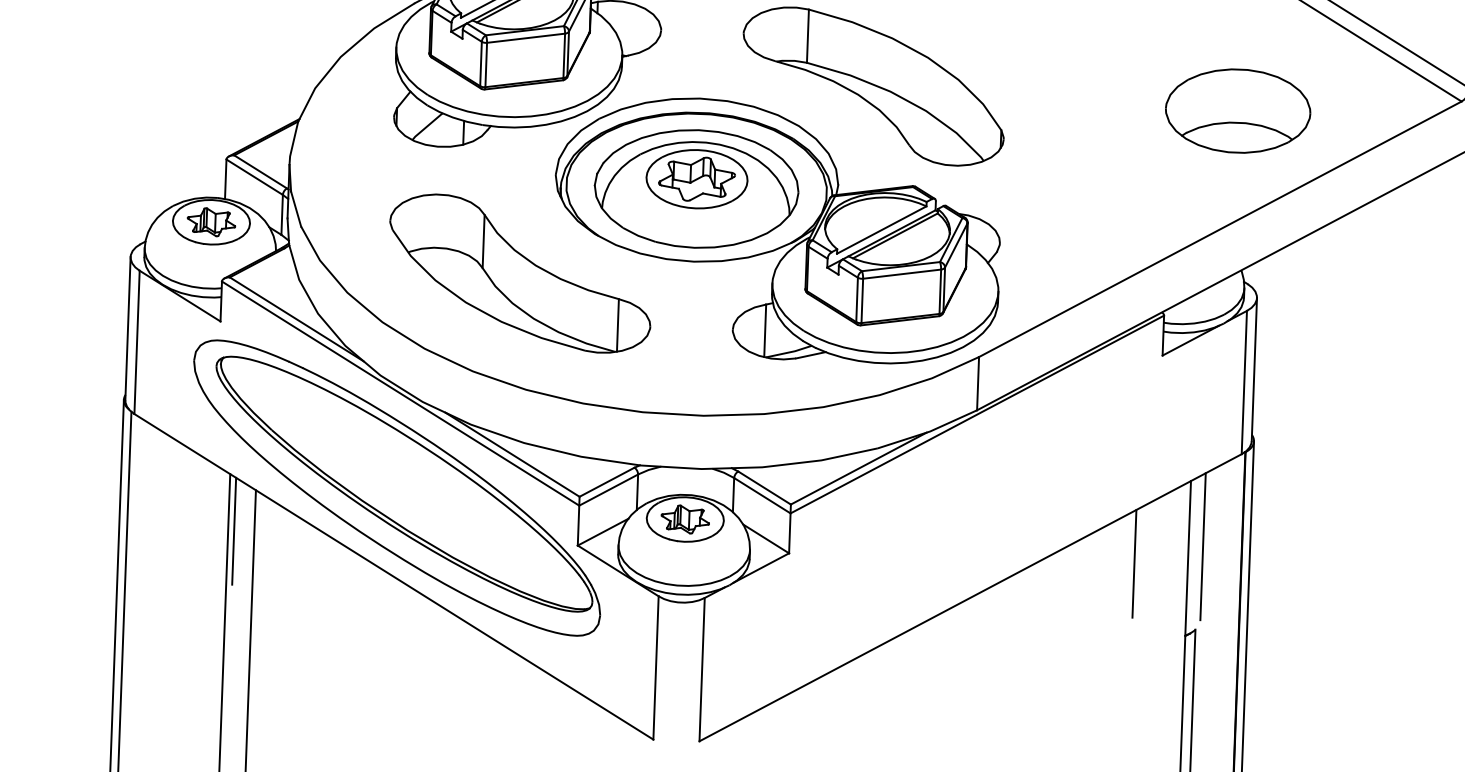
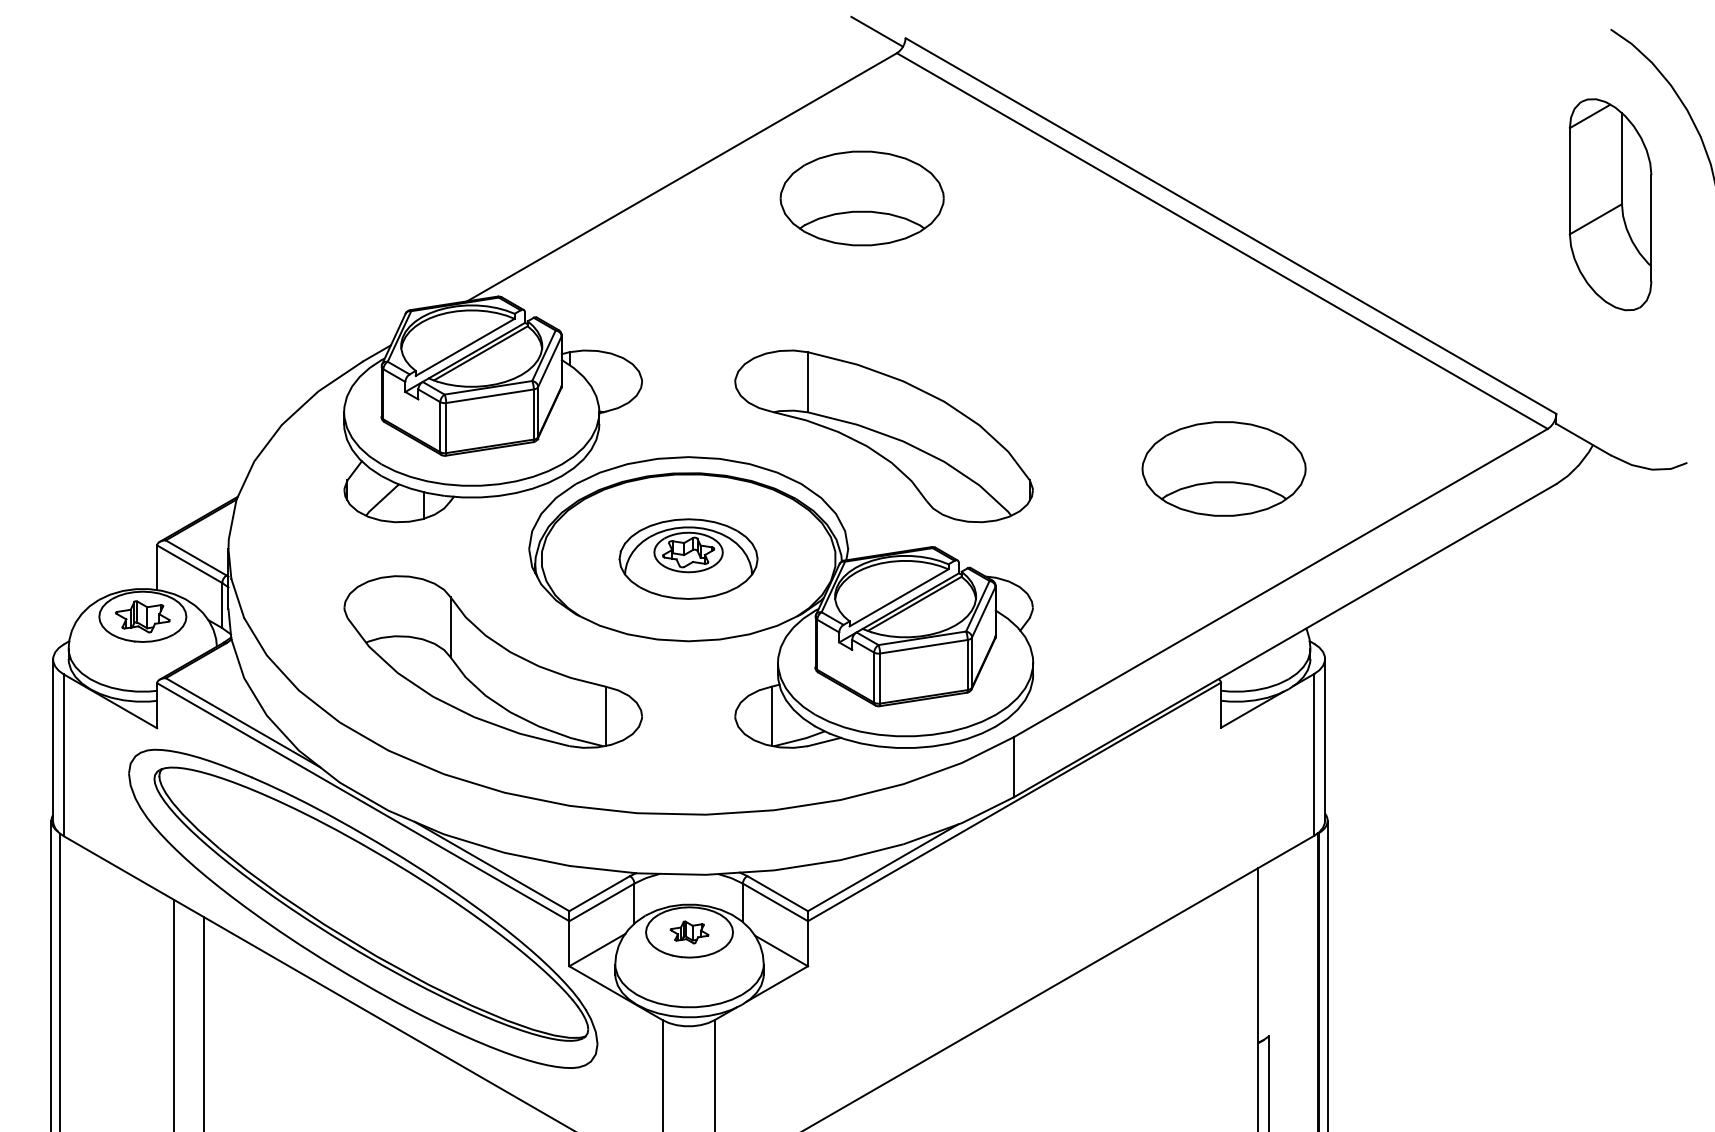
part: (1237, 110) -> (1223, 468), moved
part: (696, 188) -> (688, 558), size x0.6
part: (685, 519) -> (689, 932), size x0.7
line: (234, 531) -> (181, 964), removed
line: (1203, 546) -> (1274, 941), removed
line: (1134, 563) -> (1197, 963), removed

